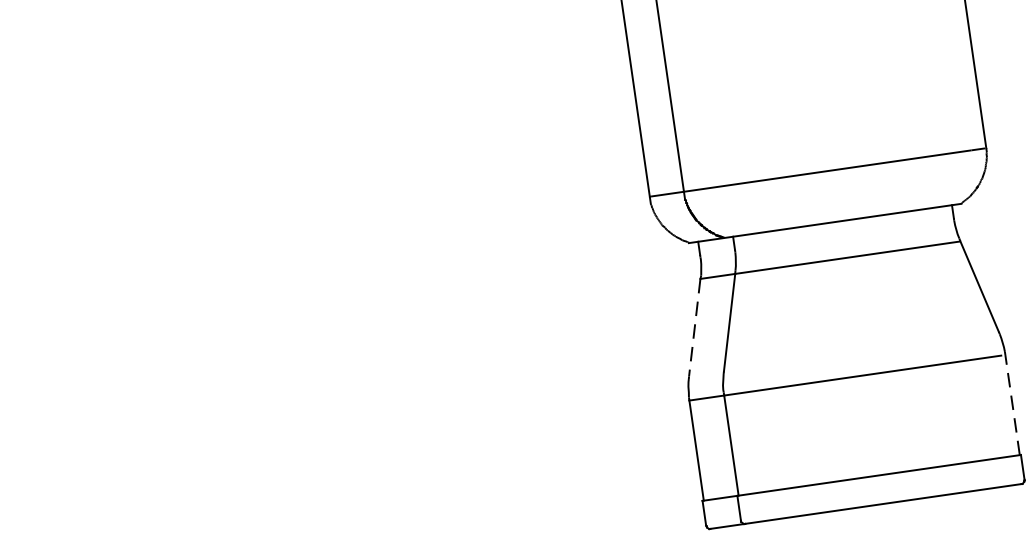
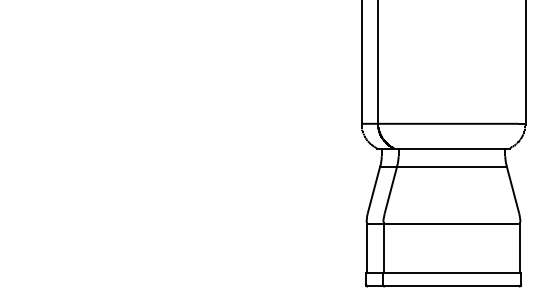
line: (695, 327) -> (374, 189), dashed -> solid
line: (1012, 403) -> (520, 247), dashed -> solid

